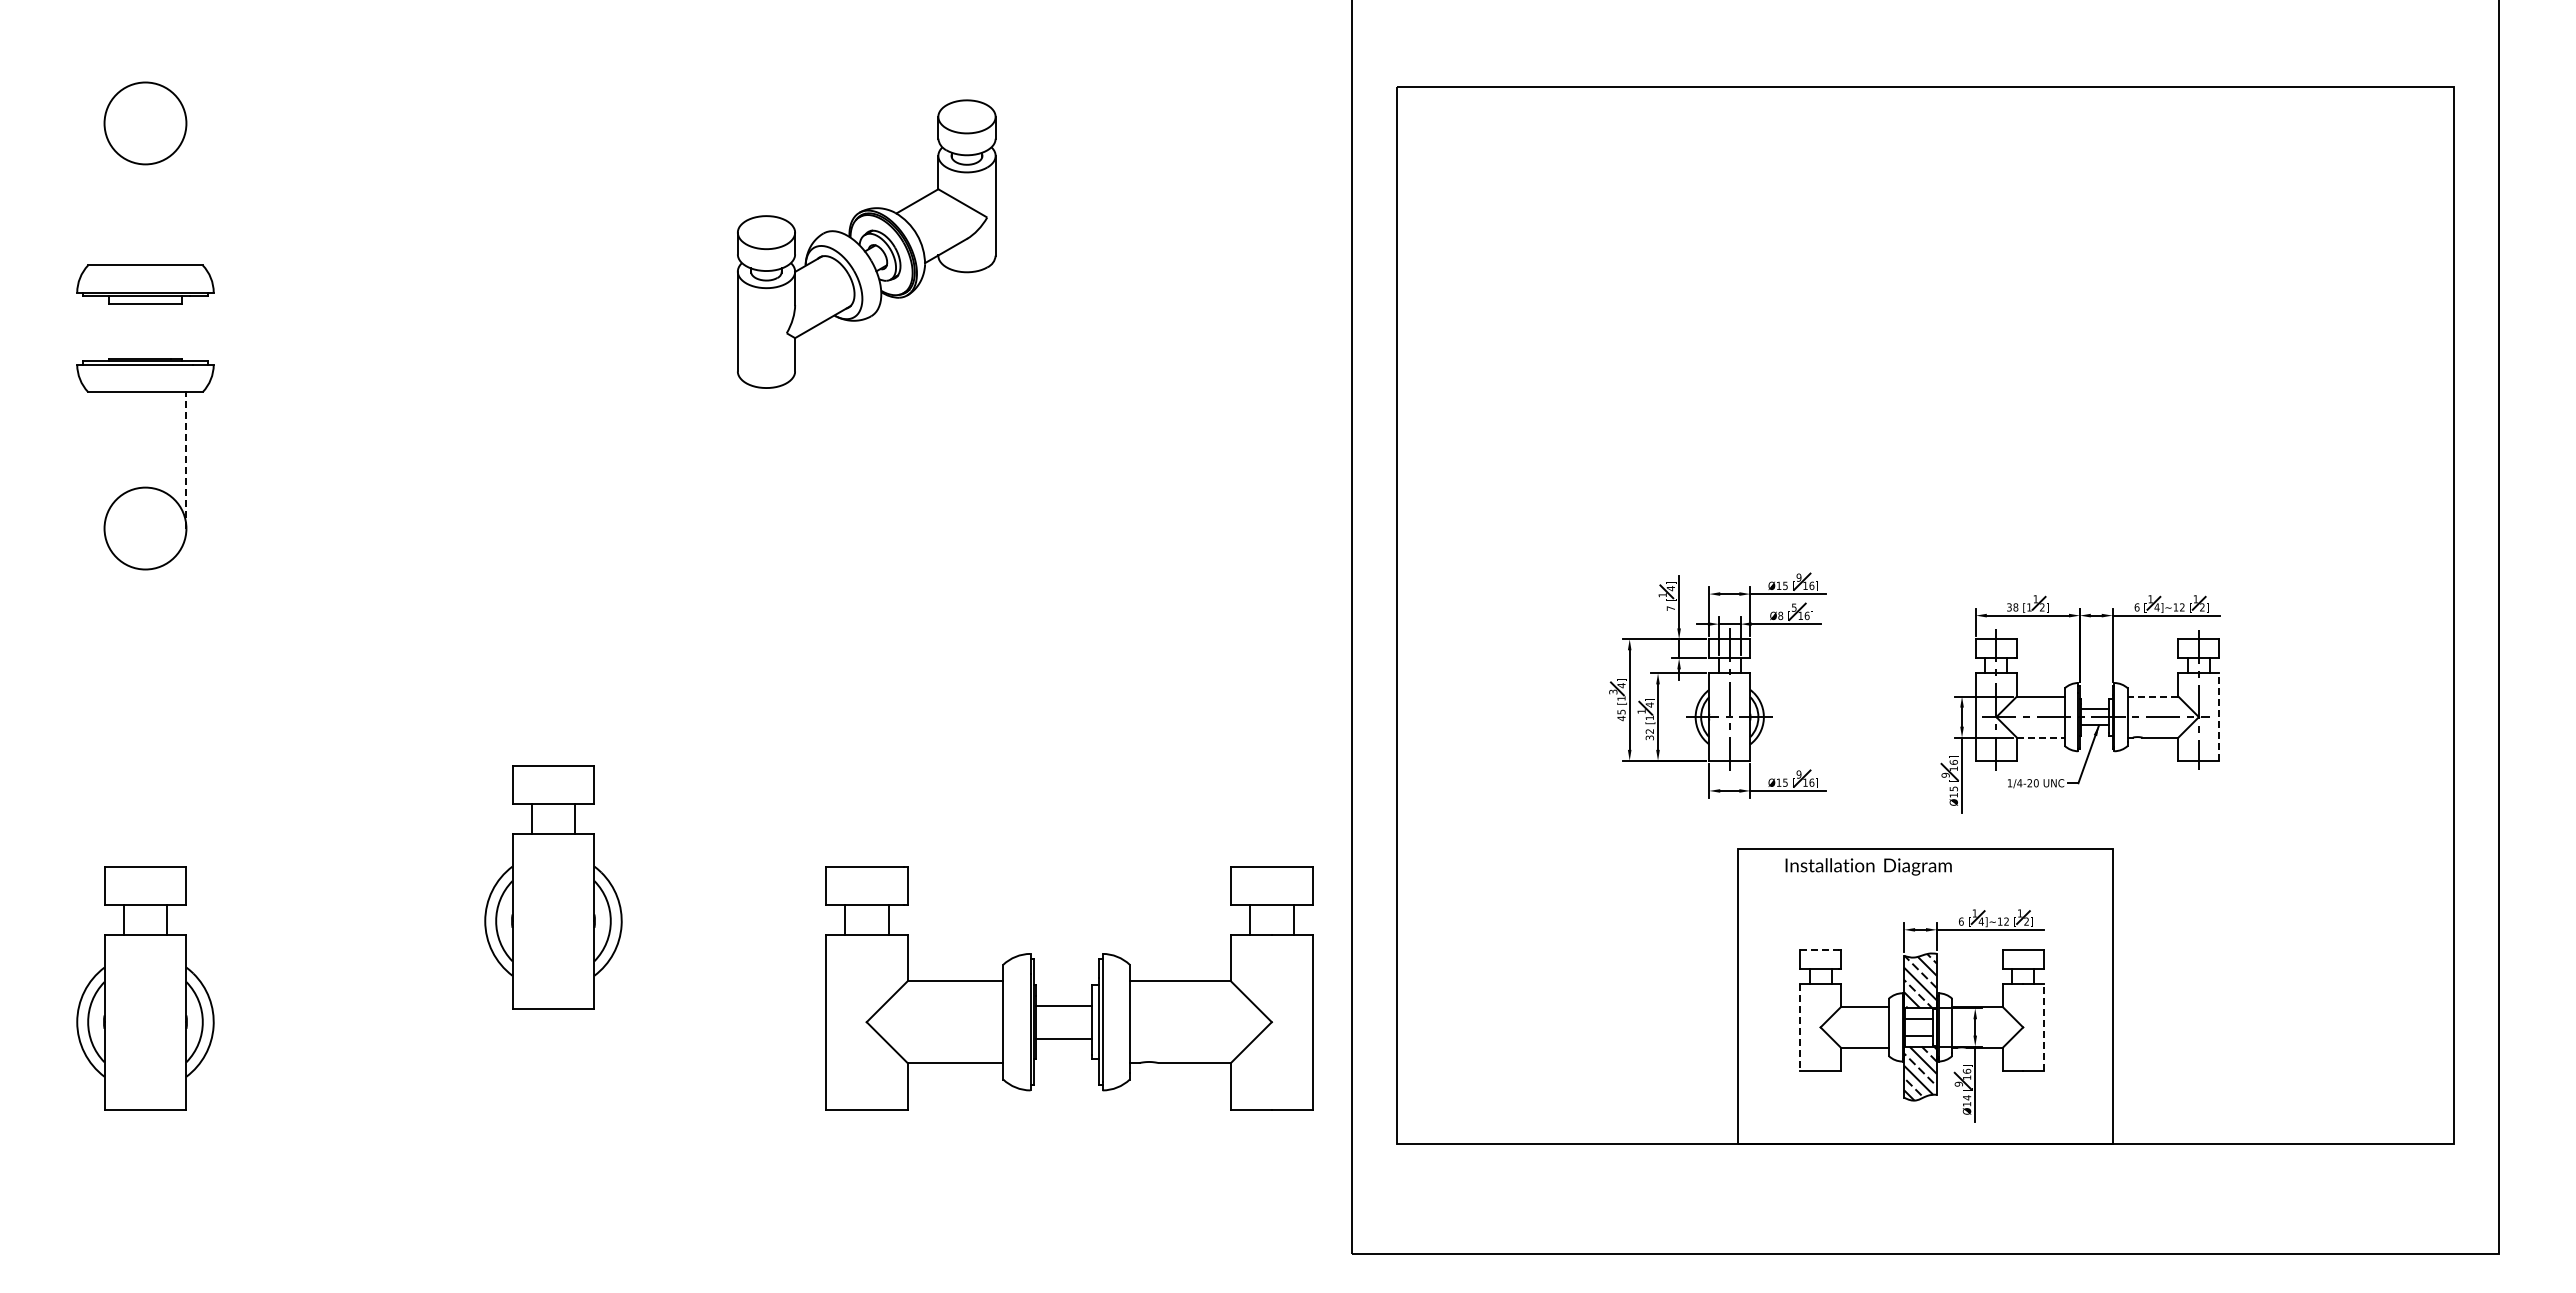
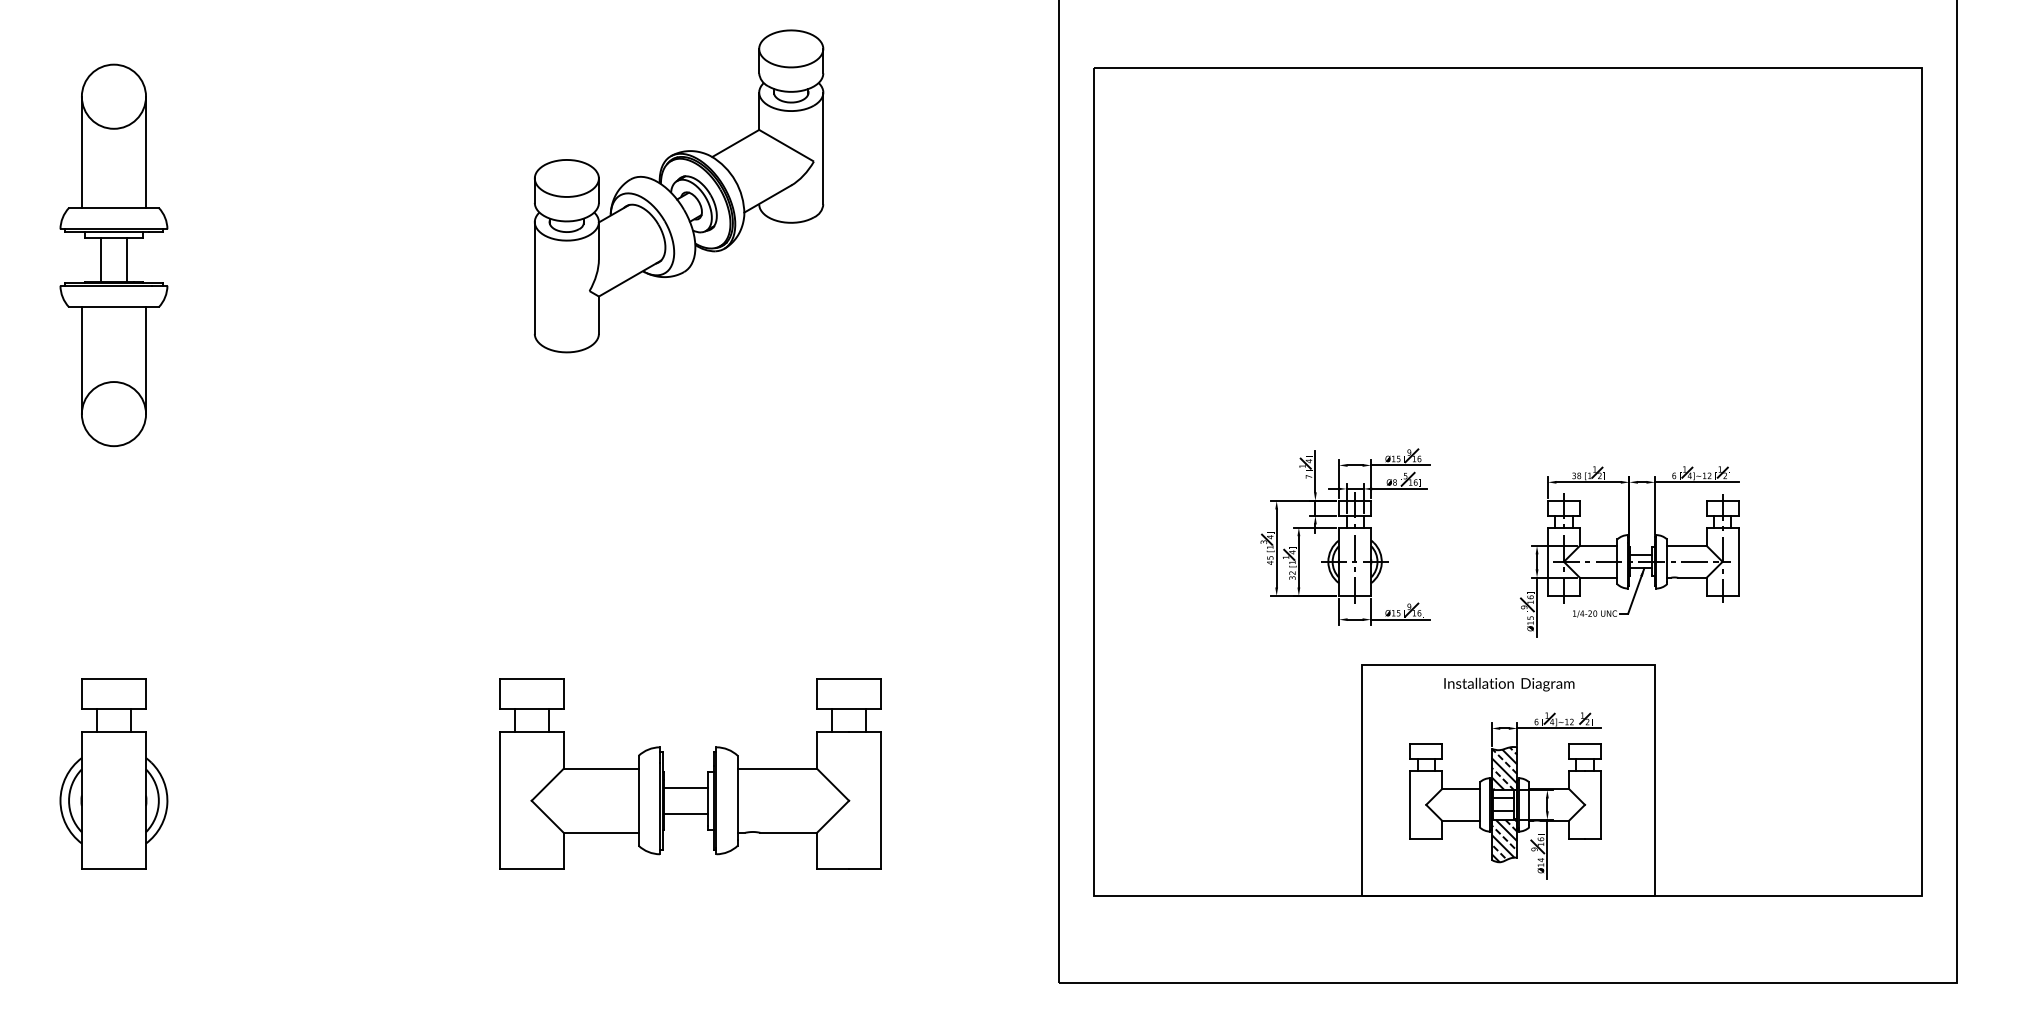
line: (104, 194) -> (81, 152), added
line: (186, 194) -> (146, 152), added
part: (866, 243) -> (678, 190), size x1.43
line: (129, 331) -> (101, 259), added
line: (161, 331) -> (126, 259), added
line: (186, 459) -> (146, 360), dashed -> solid
line: (104, 460) -> (81, 360), added
line: (2152, 696) -> (1686, 545), dashed -> solid
line: (2219, 717) -> (1738, 562), dashed -> solid
line: (2040, 737) -> (1598, 577), dashed -> solid
text: (1868, 866) -> (1509, 684), moved
part: (553, 887) -> (433, 695), removed
line: (1820, 949) -> (1426, 743), dashed -> solid
part: (1069, 1005) -> (690, 787), moved
line: (1800, 1027) -> (1410, 804), dashed -> solid
line: (2043, 1027) -> (1600, 804), dashed -> solid

